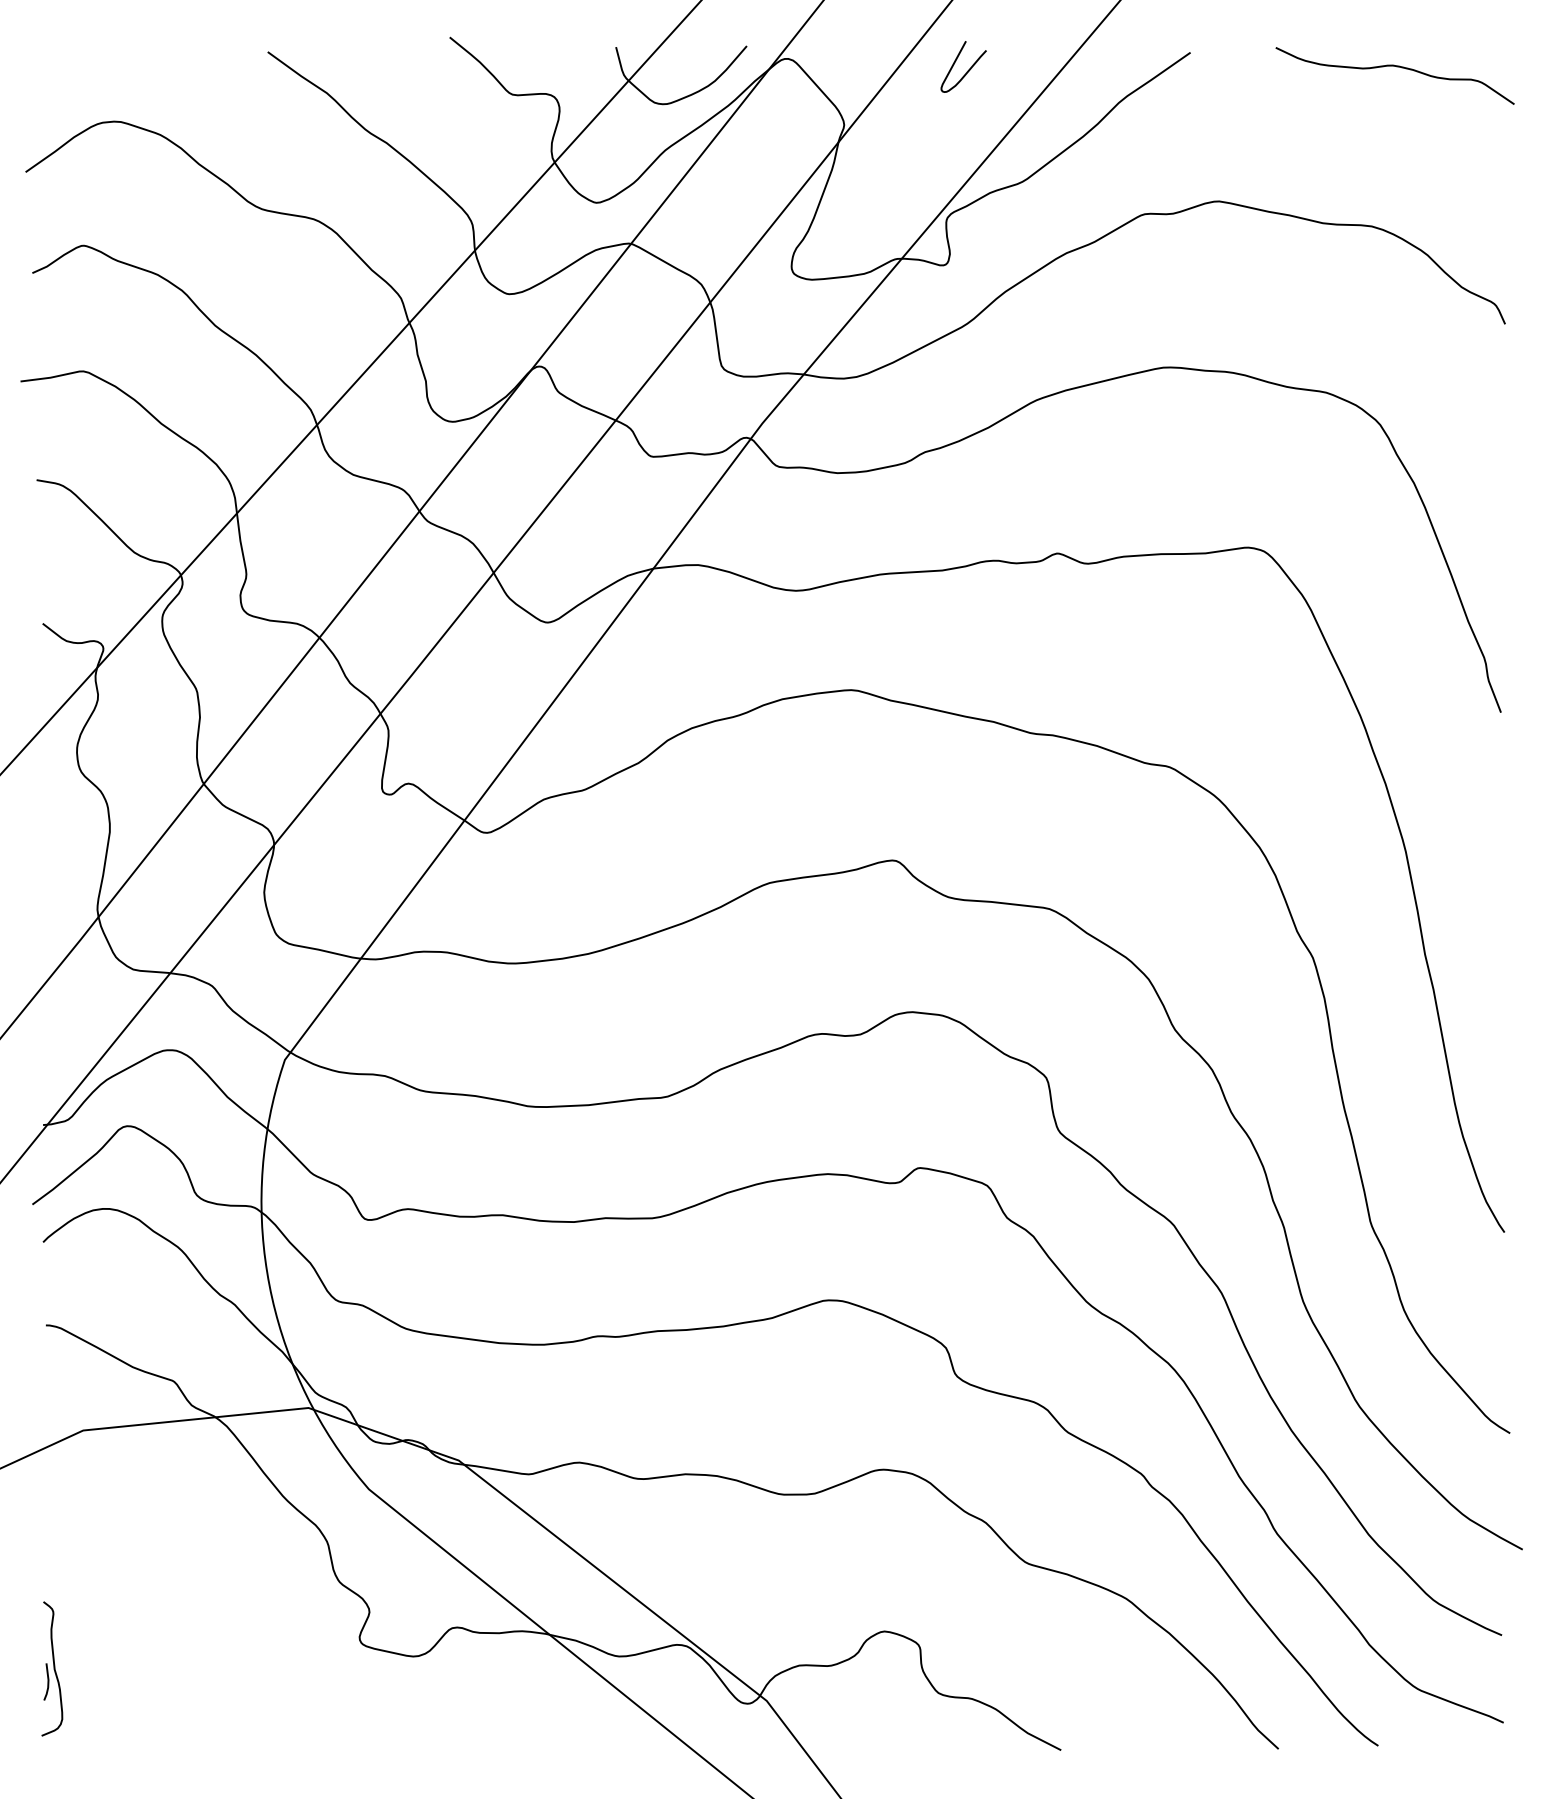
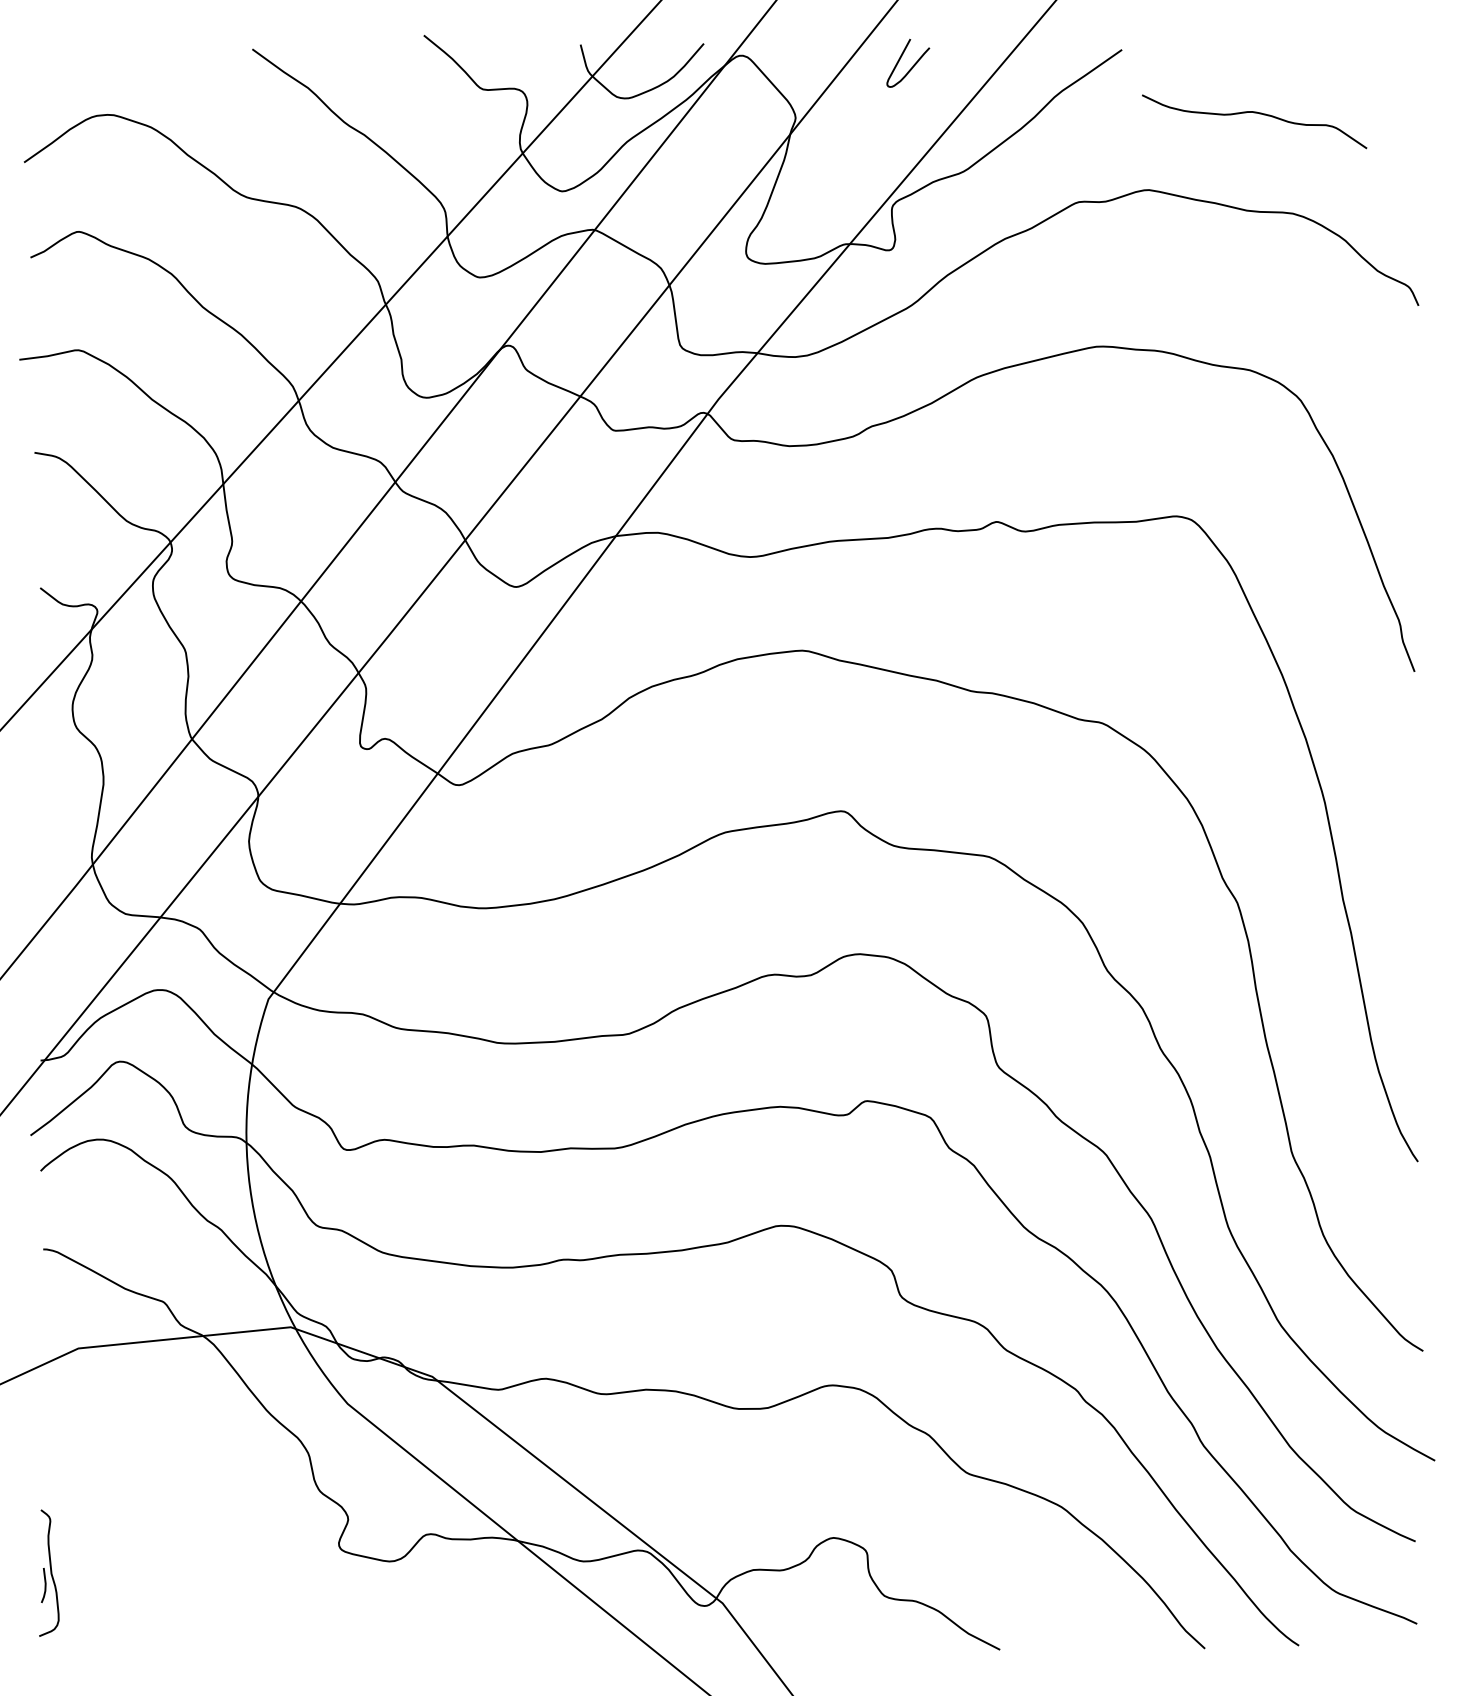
curve: (1396, 67) -> (1255, 113), moved

